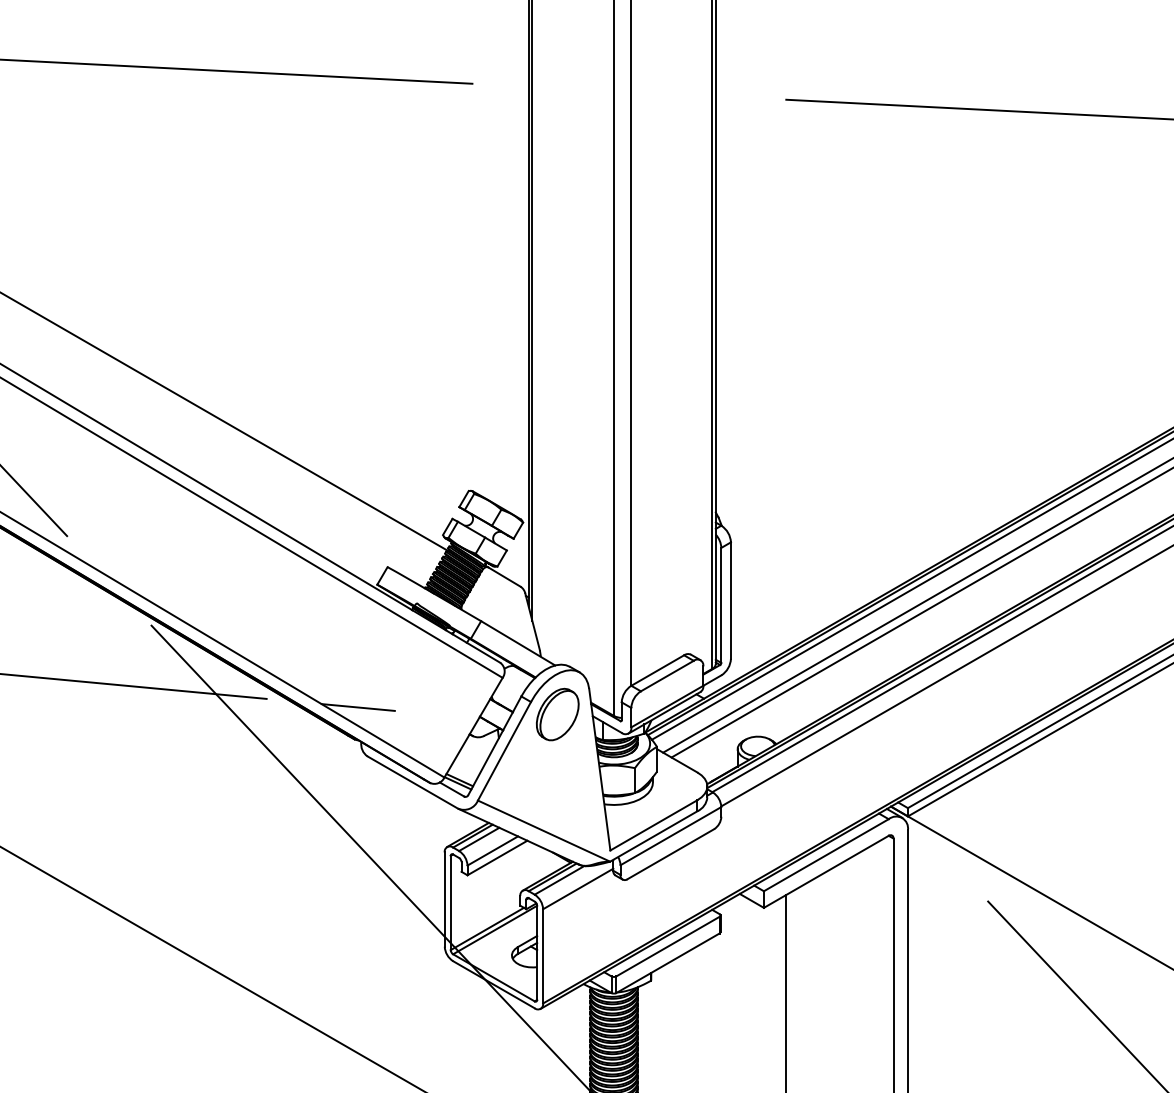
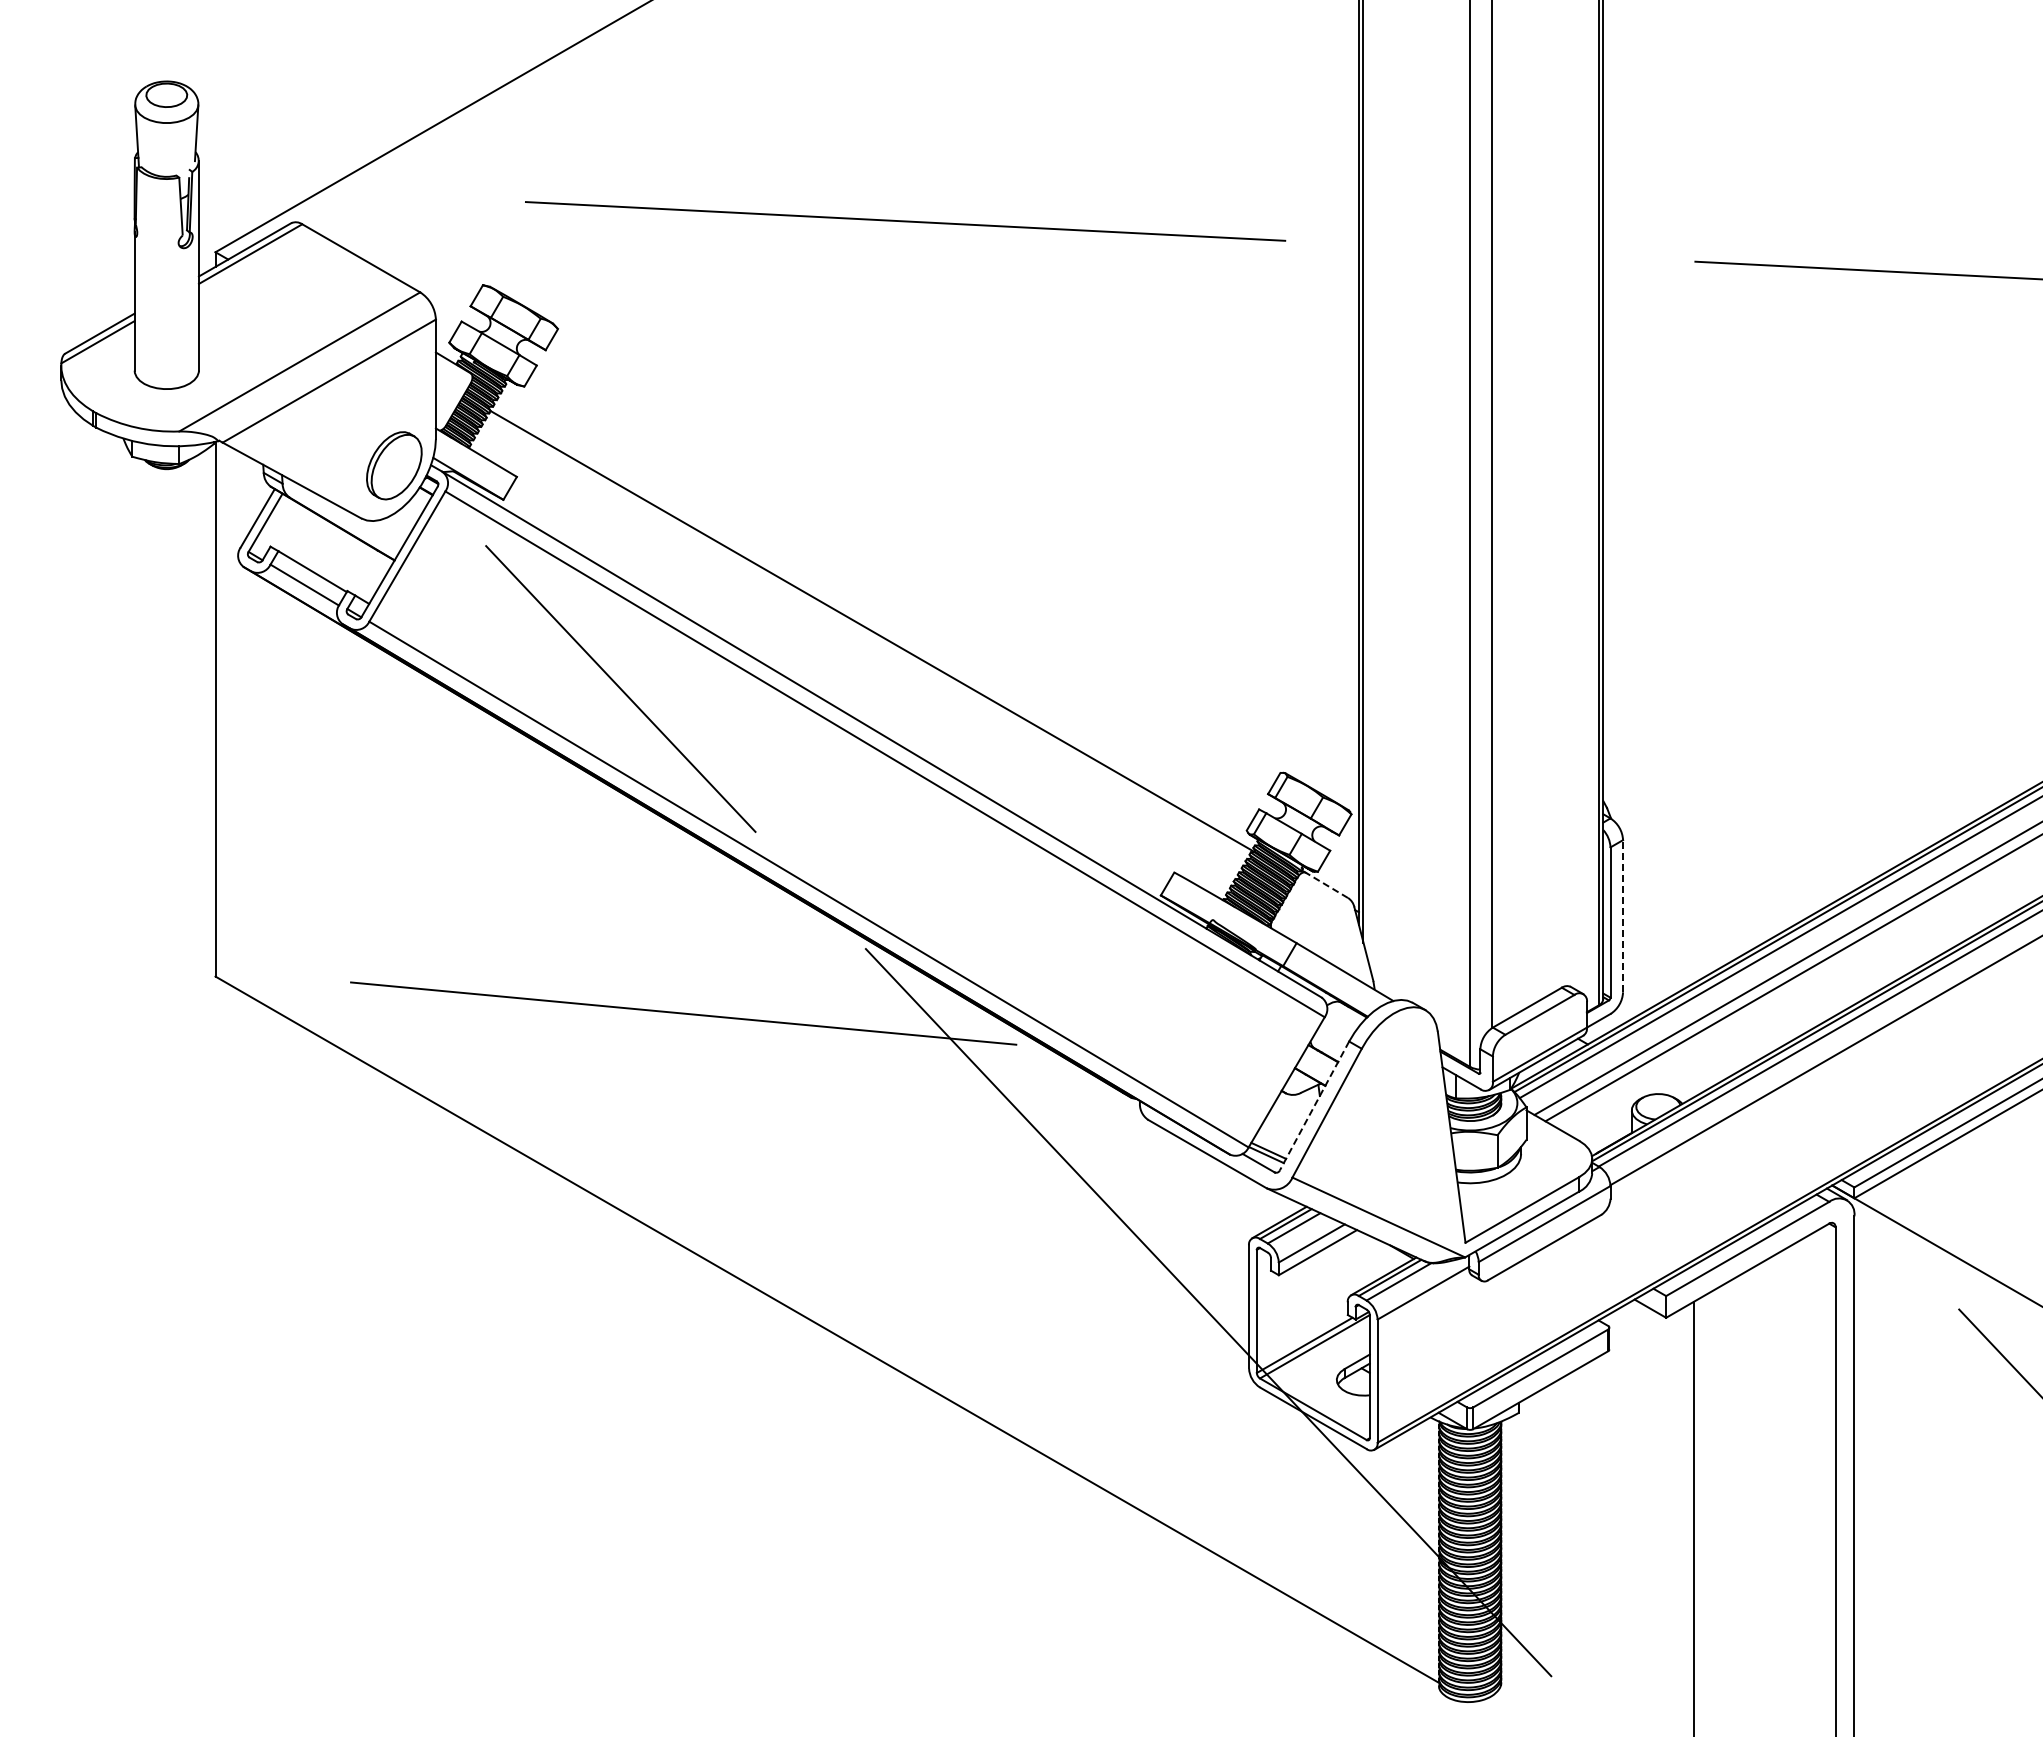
line: (504, 577) -> (1326, 885), solid -> dashed
line: (731, 600) -> (1623, 915), solid -> dashed
line: (357, 707) -> (1135, 1055), removed
part: (557, 714) -> (1396, 1064), removed
line: (494, 746) -> (1314, 1106), solid -> dashed

